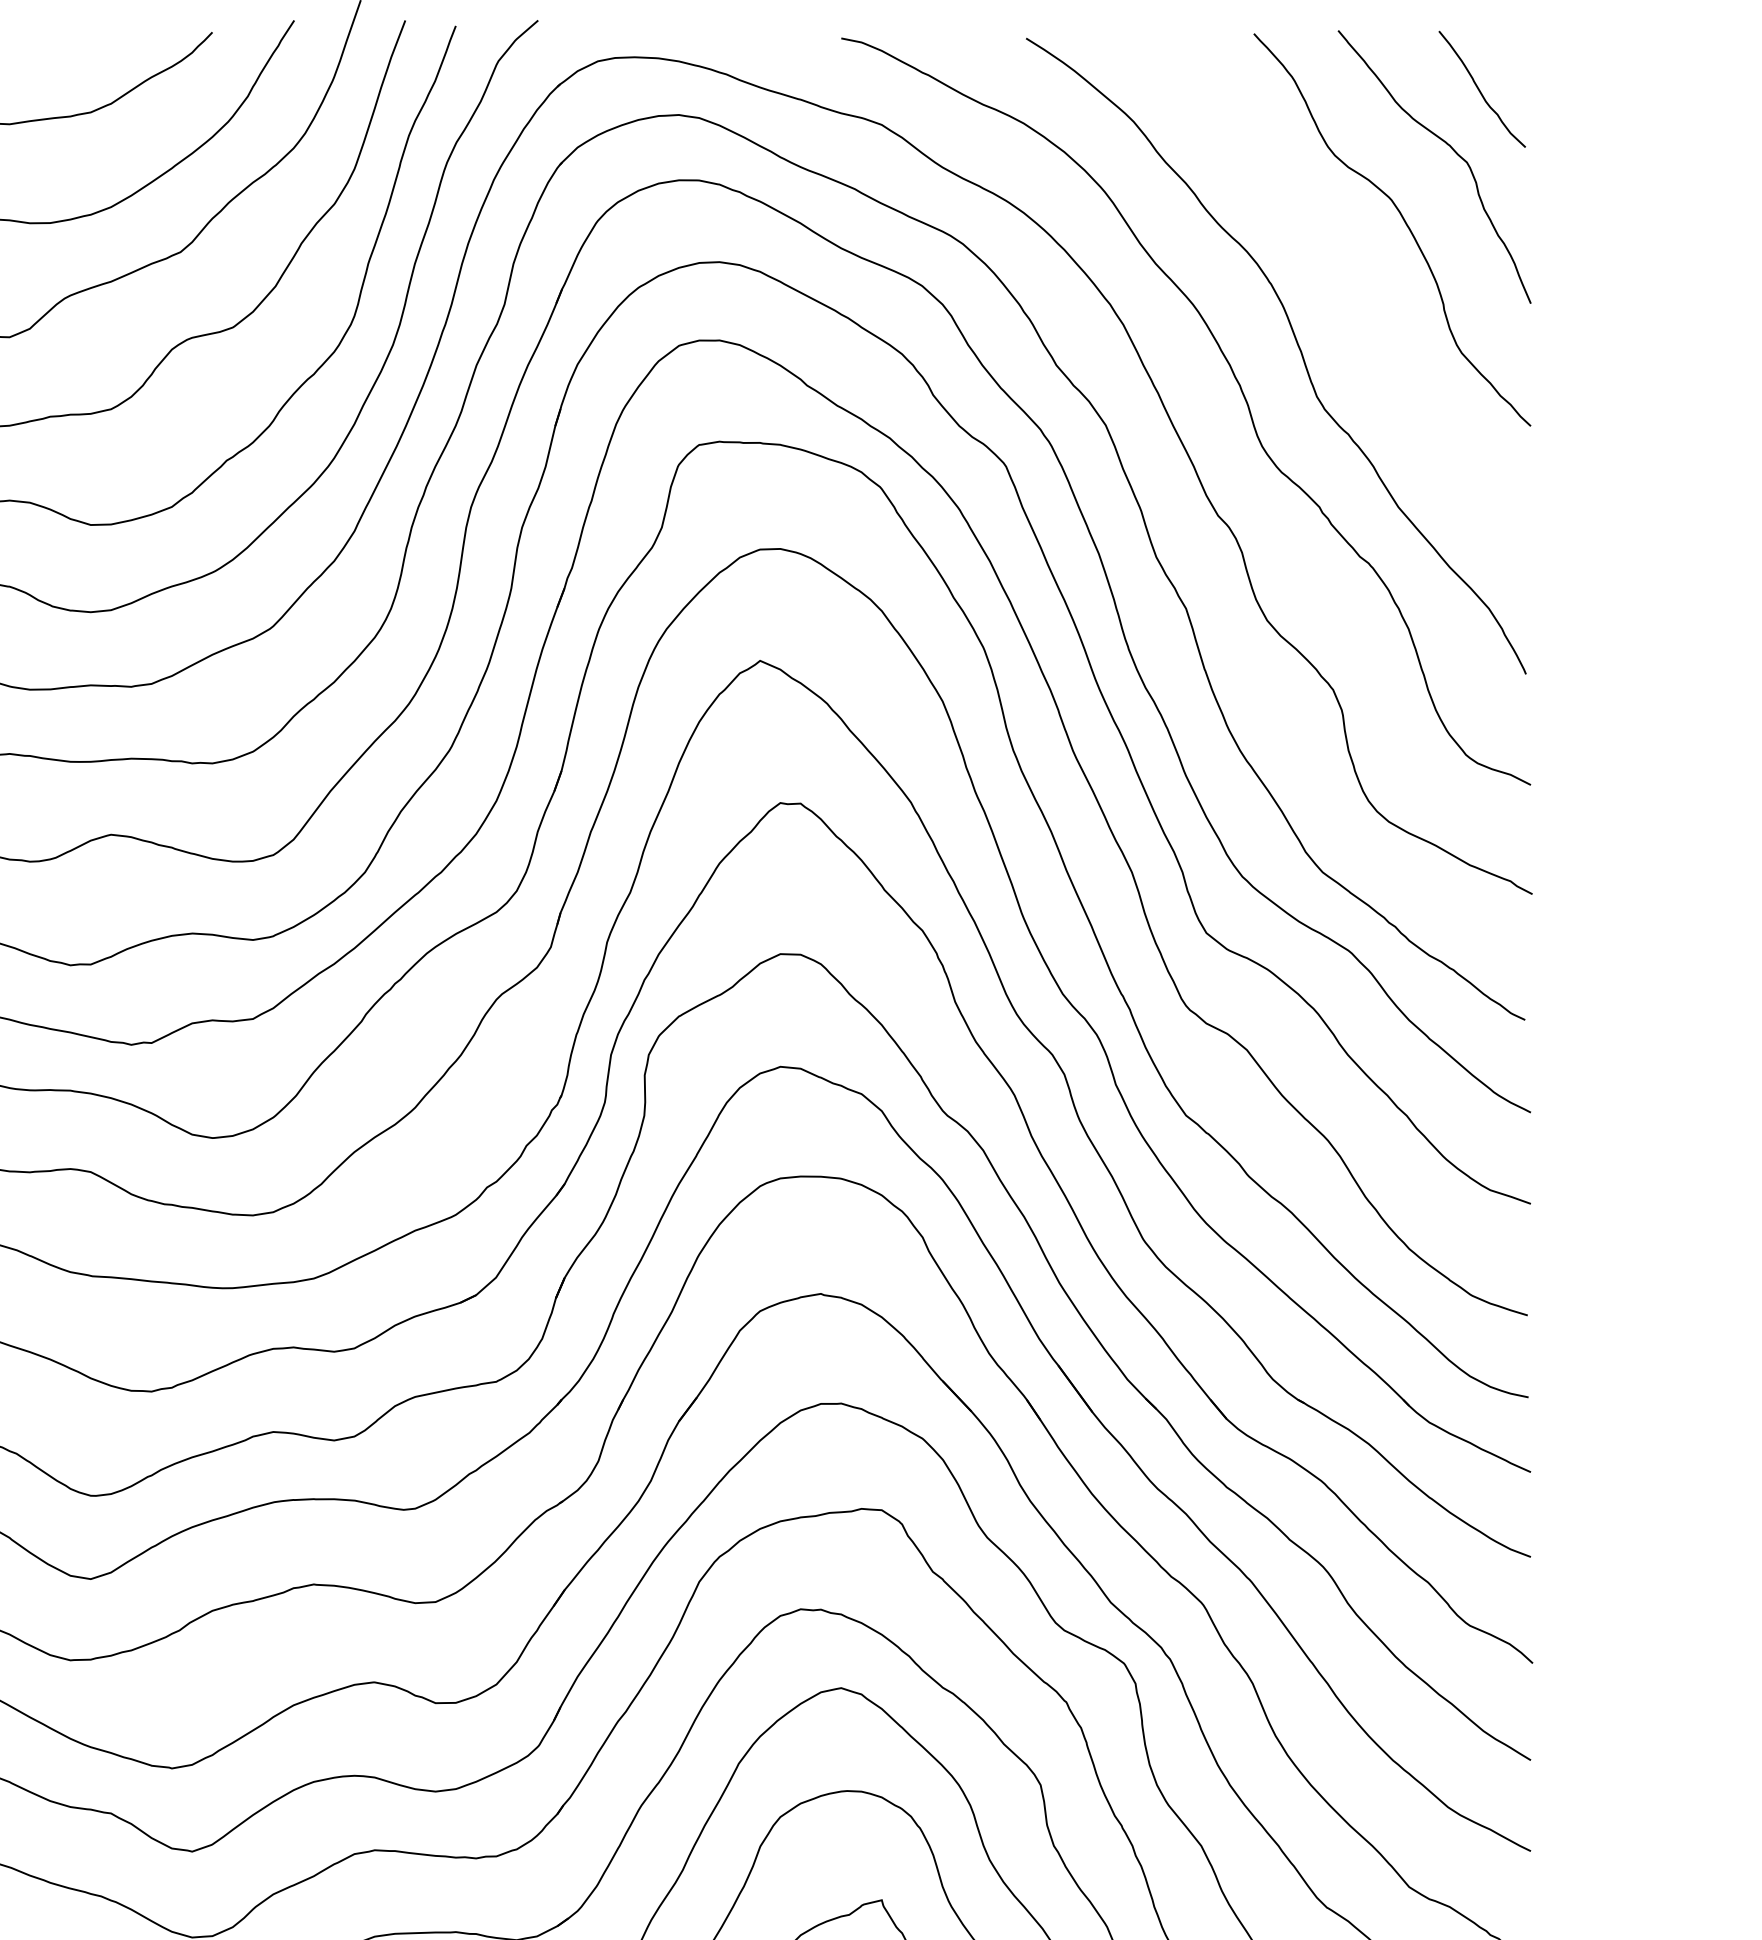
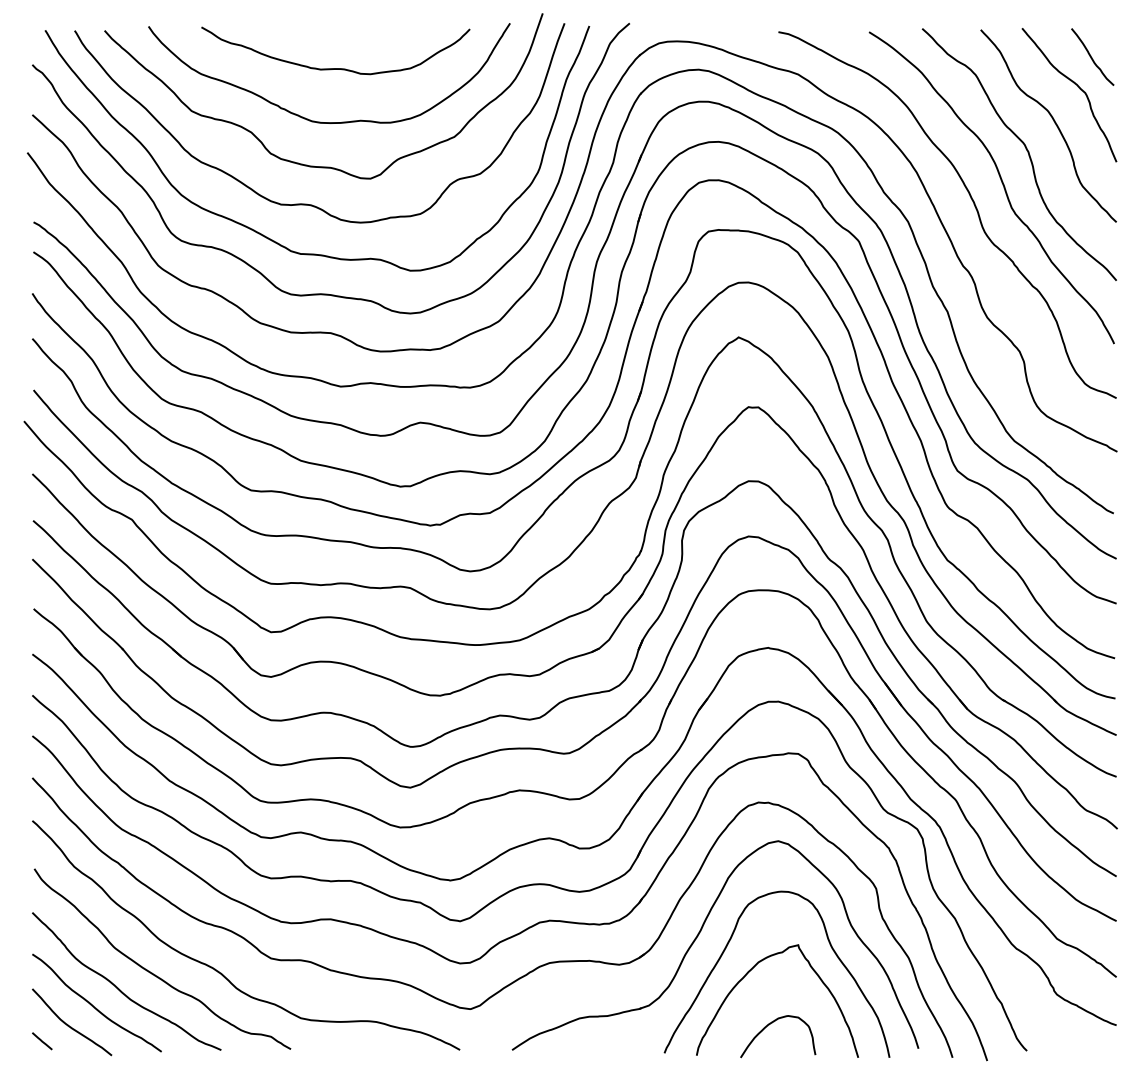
curve: (1345, 277) -> (1025, 149), added

